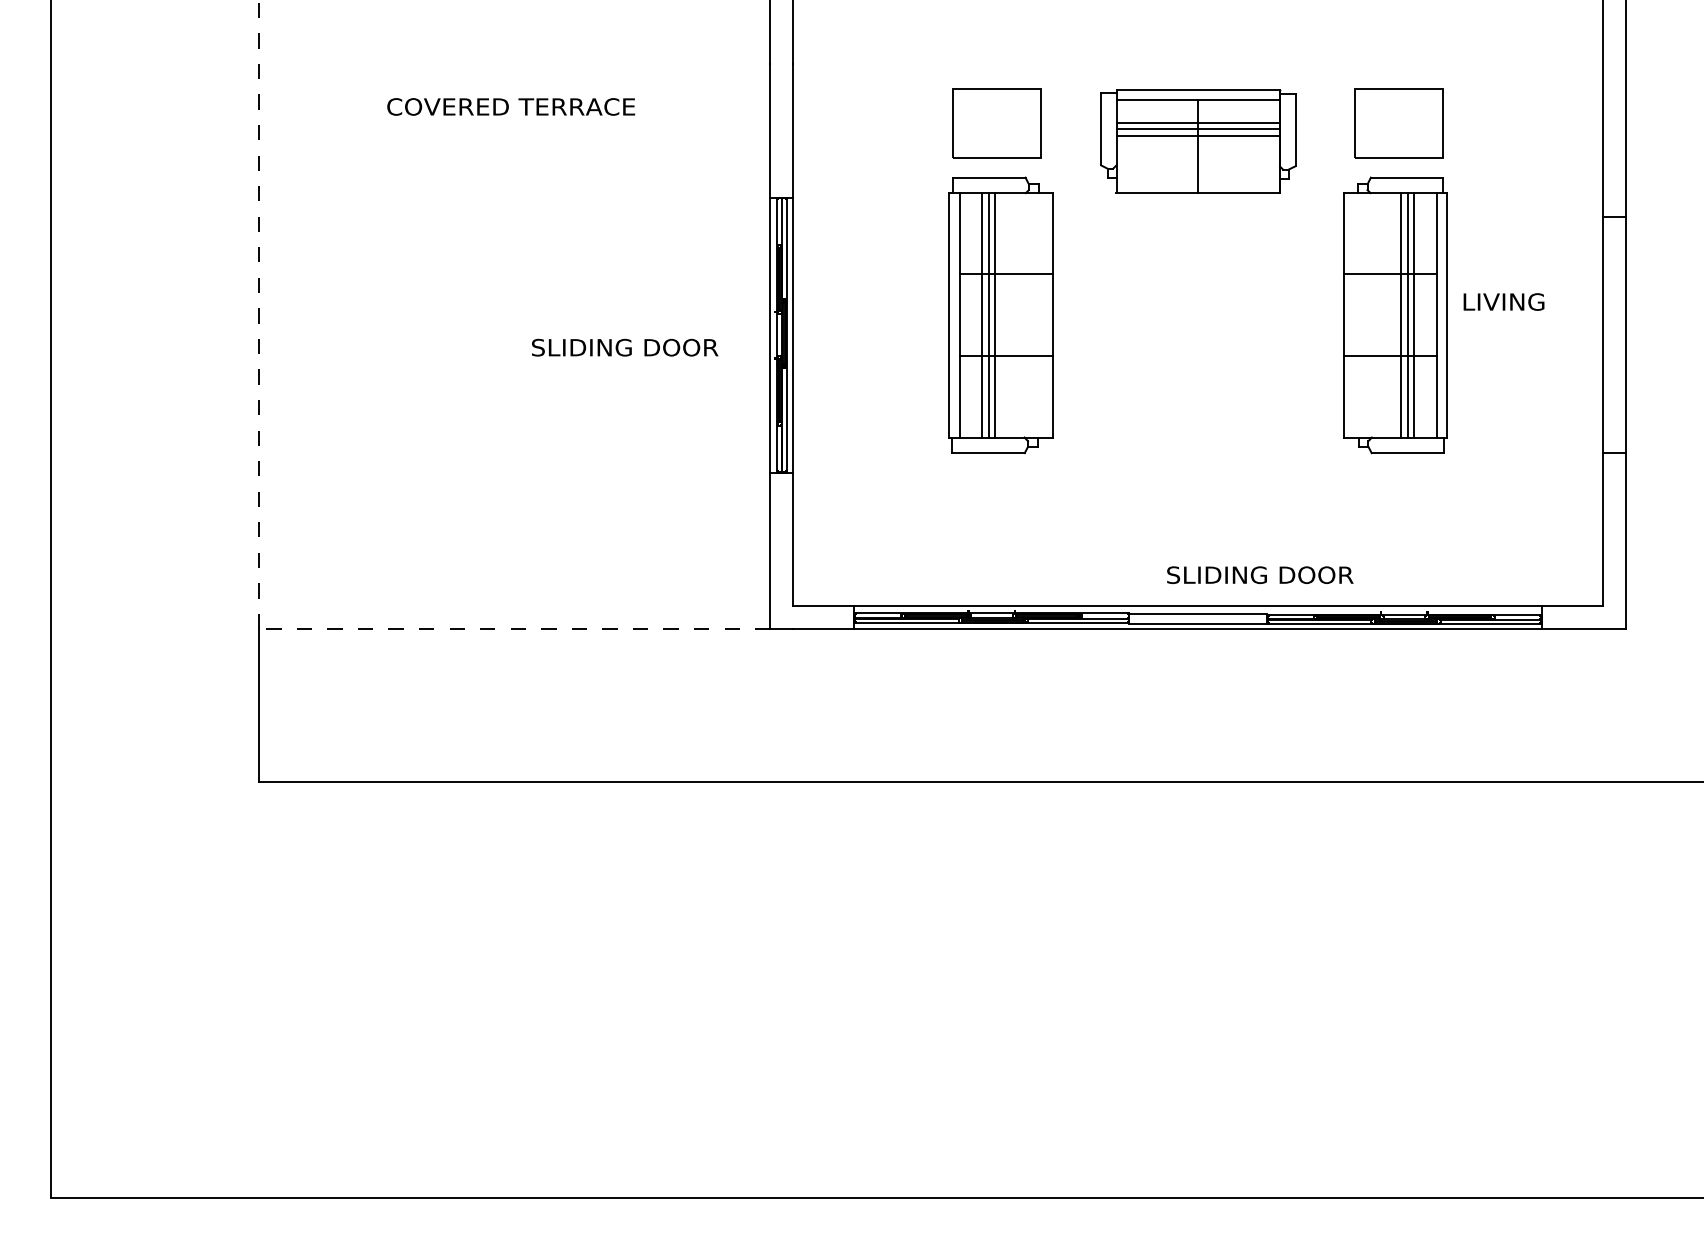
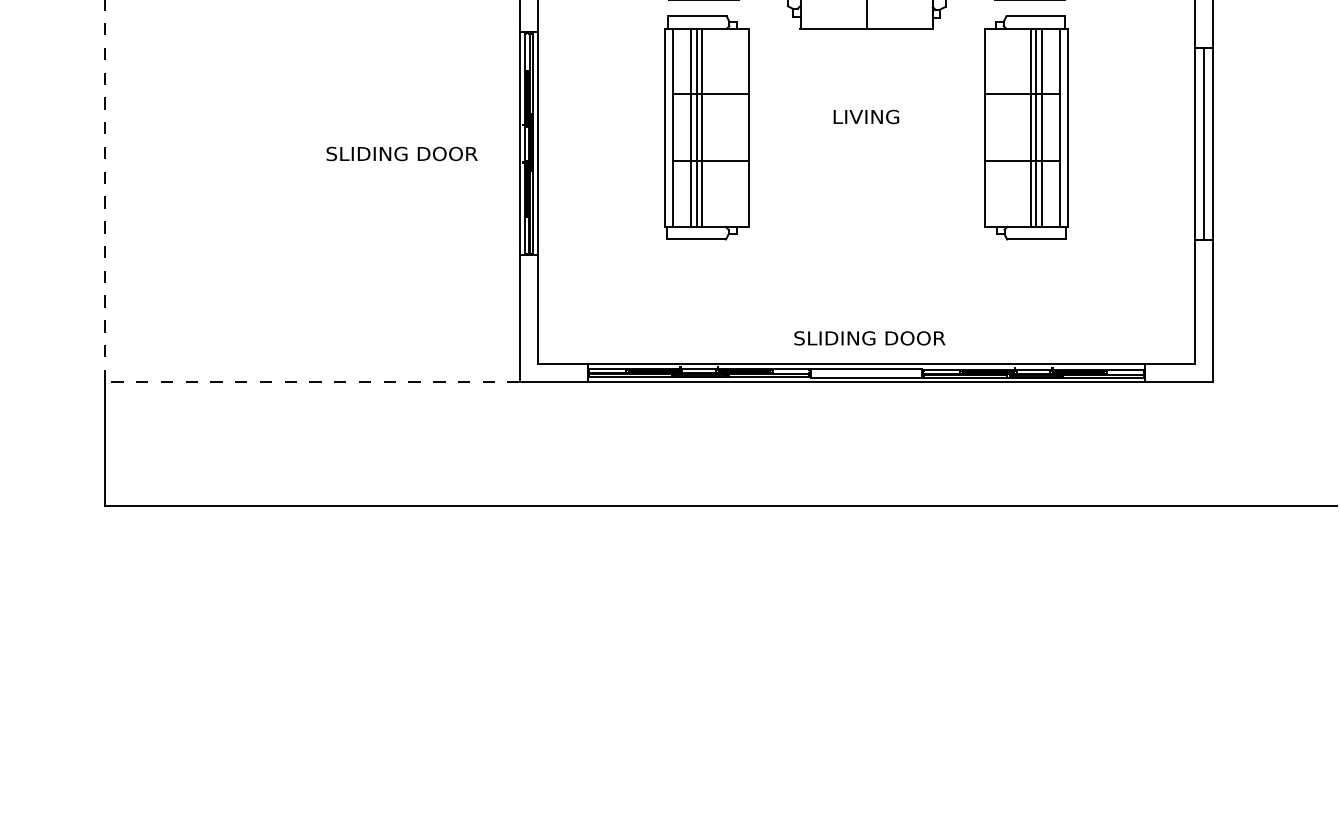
text: (1503, 301) -> (866, 116), moved
line: (1614, 334) -> (1203, 143), added
text: (1260, 574) -> (870, 337), moved

